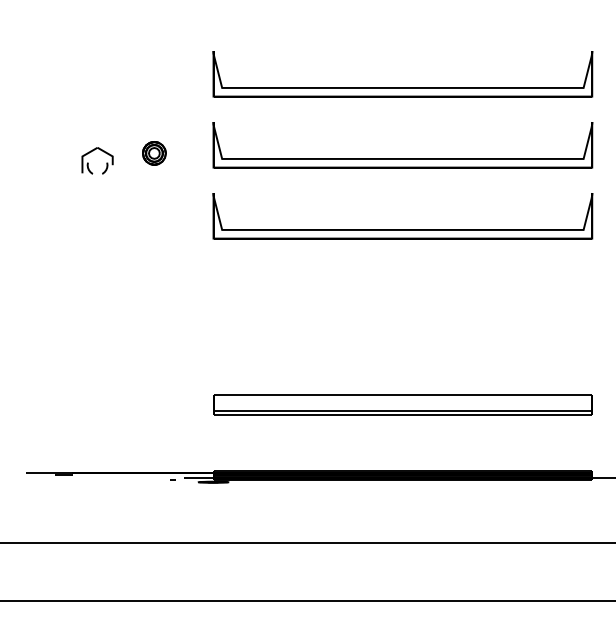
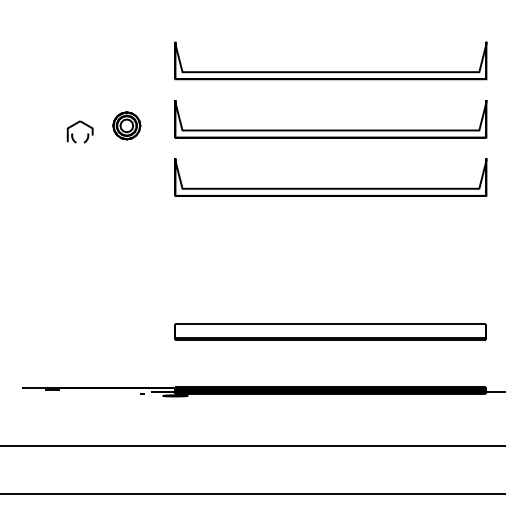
part: (154, 153) -> (126, 125), size x1.43

